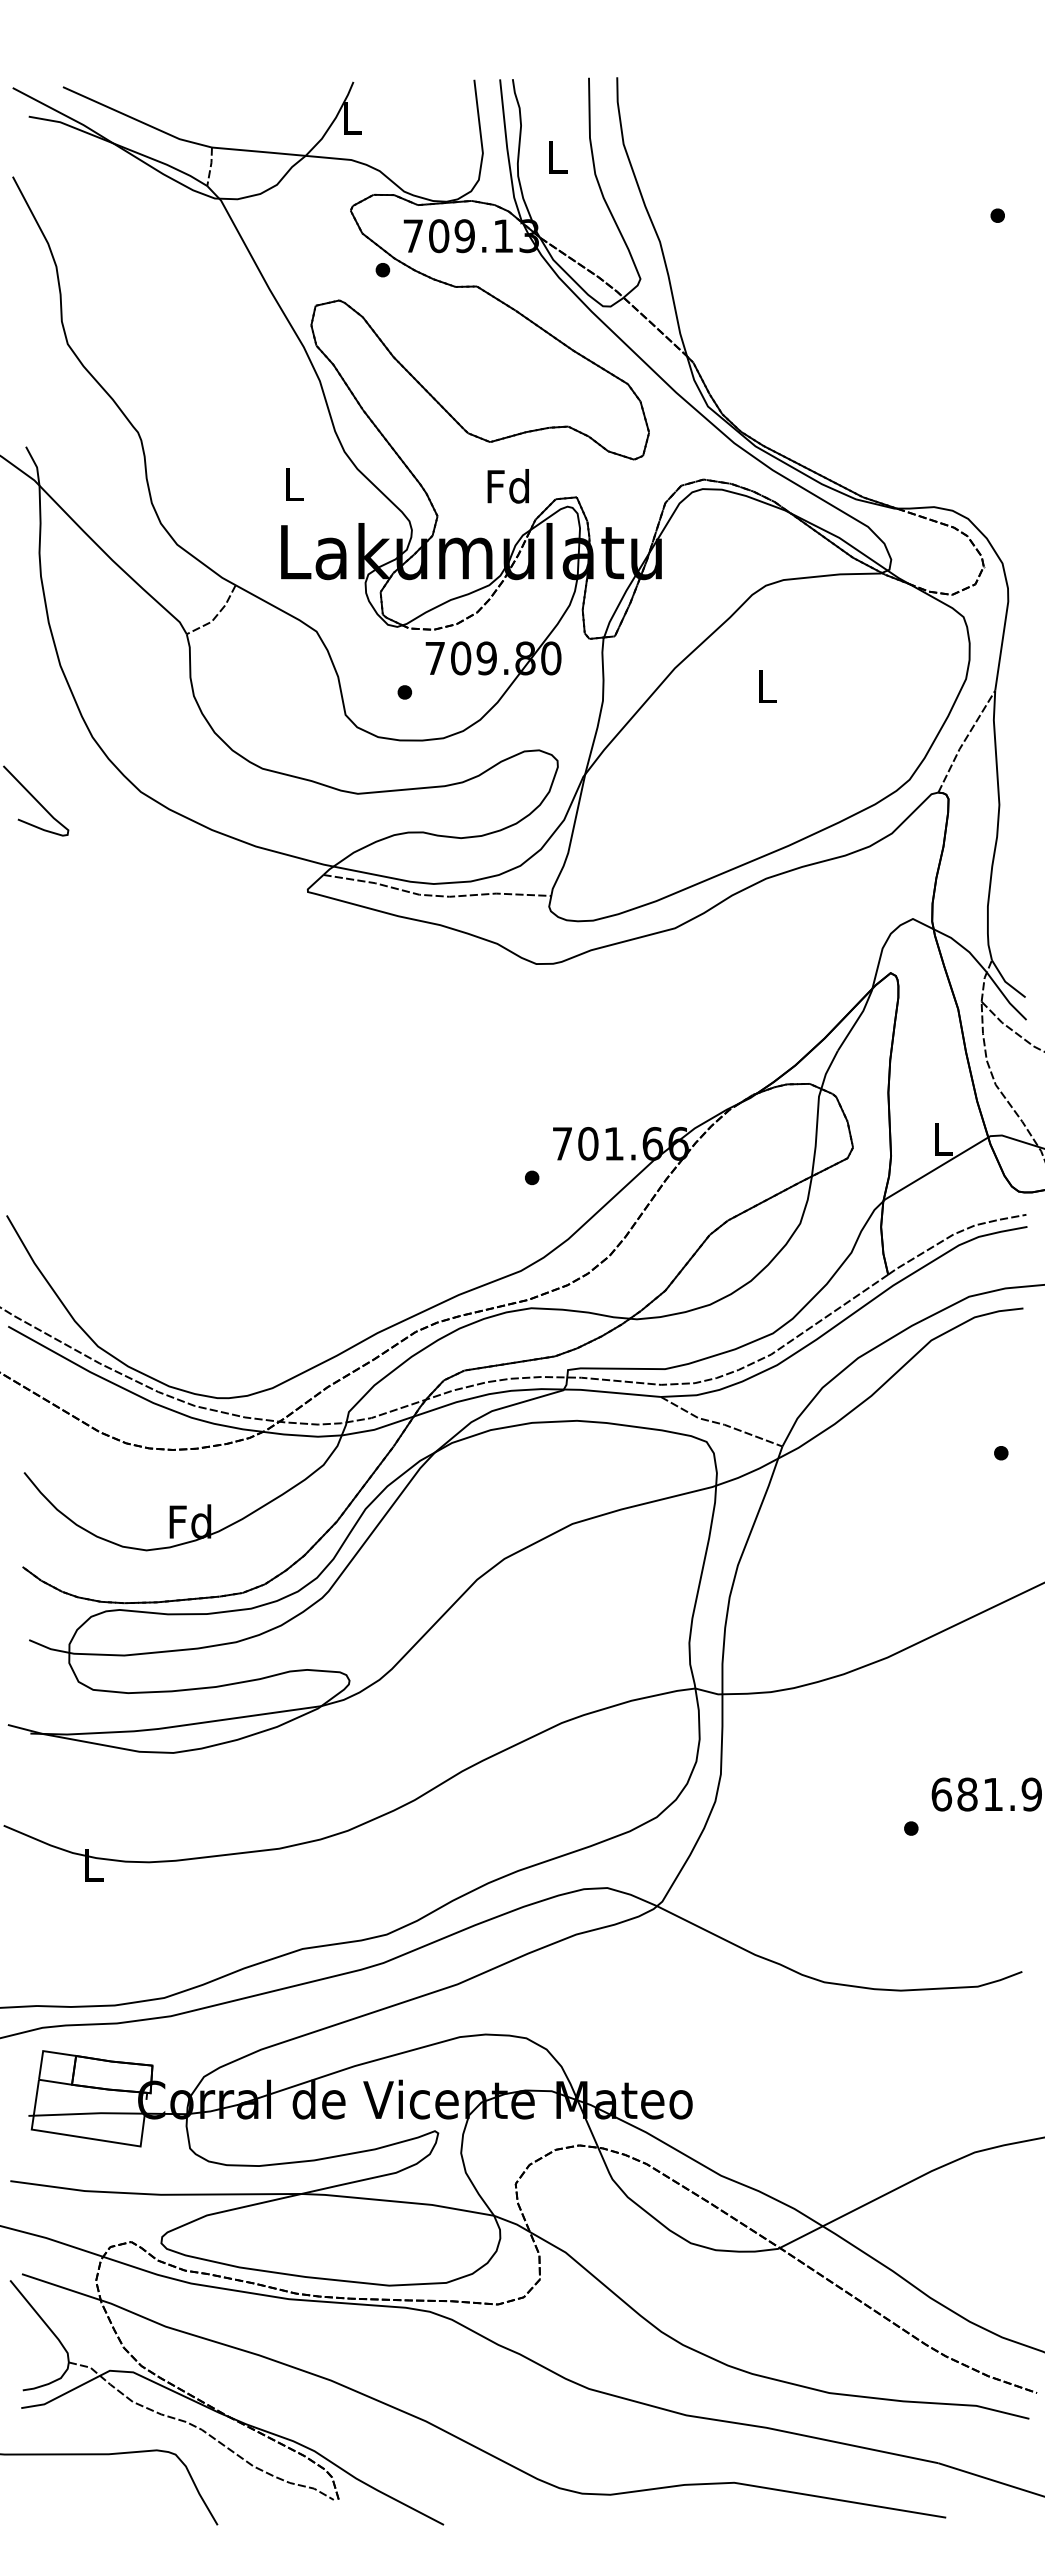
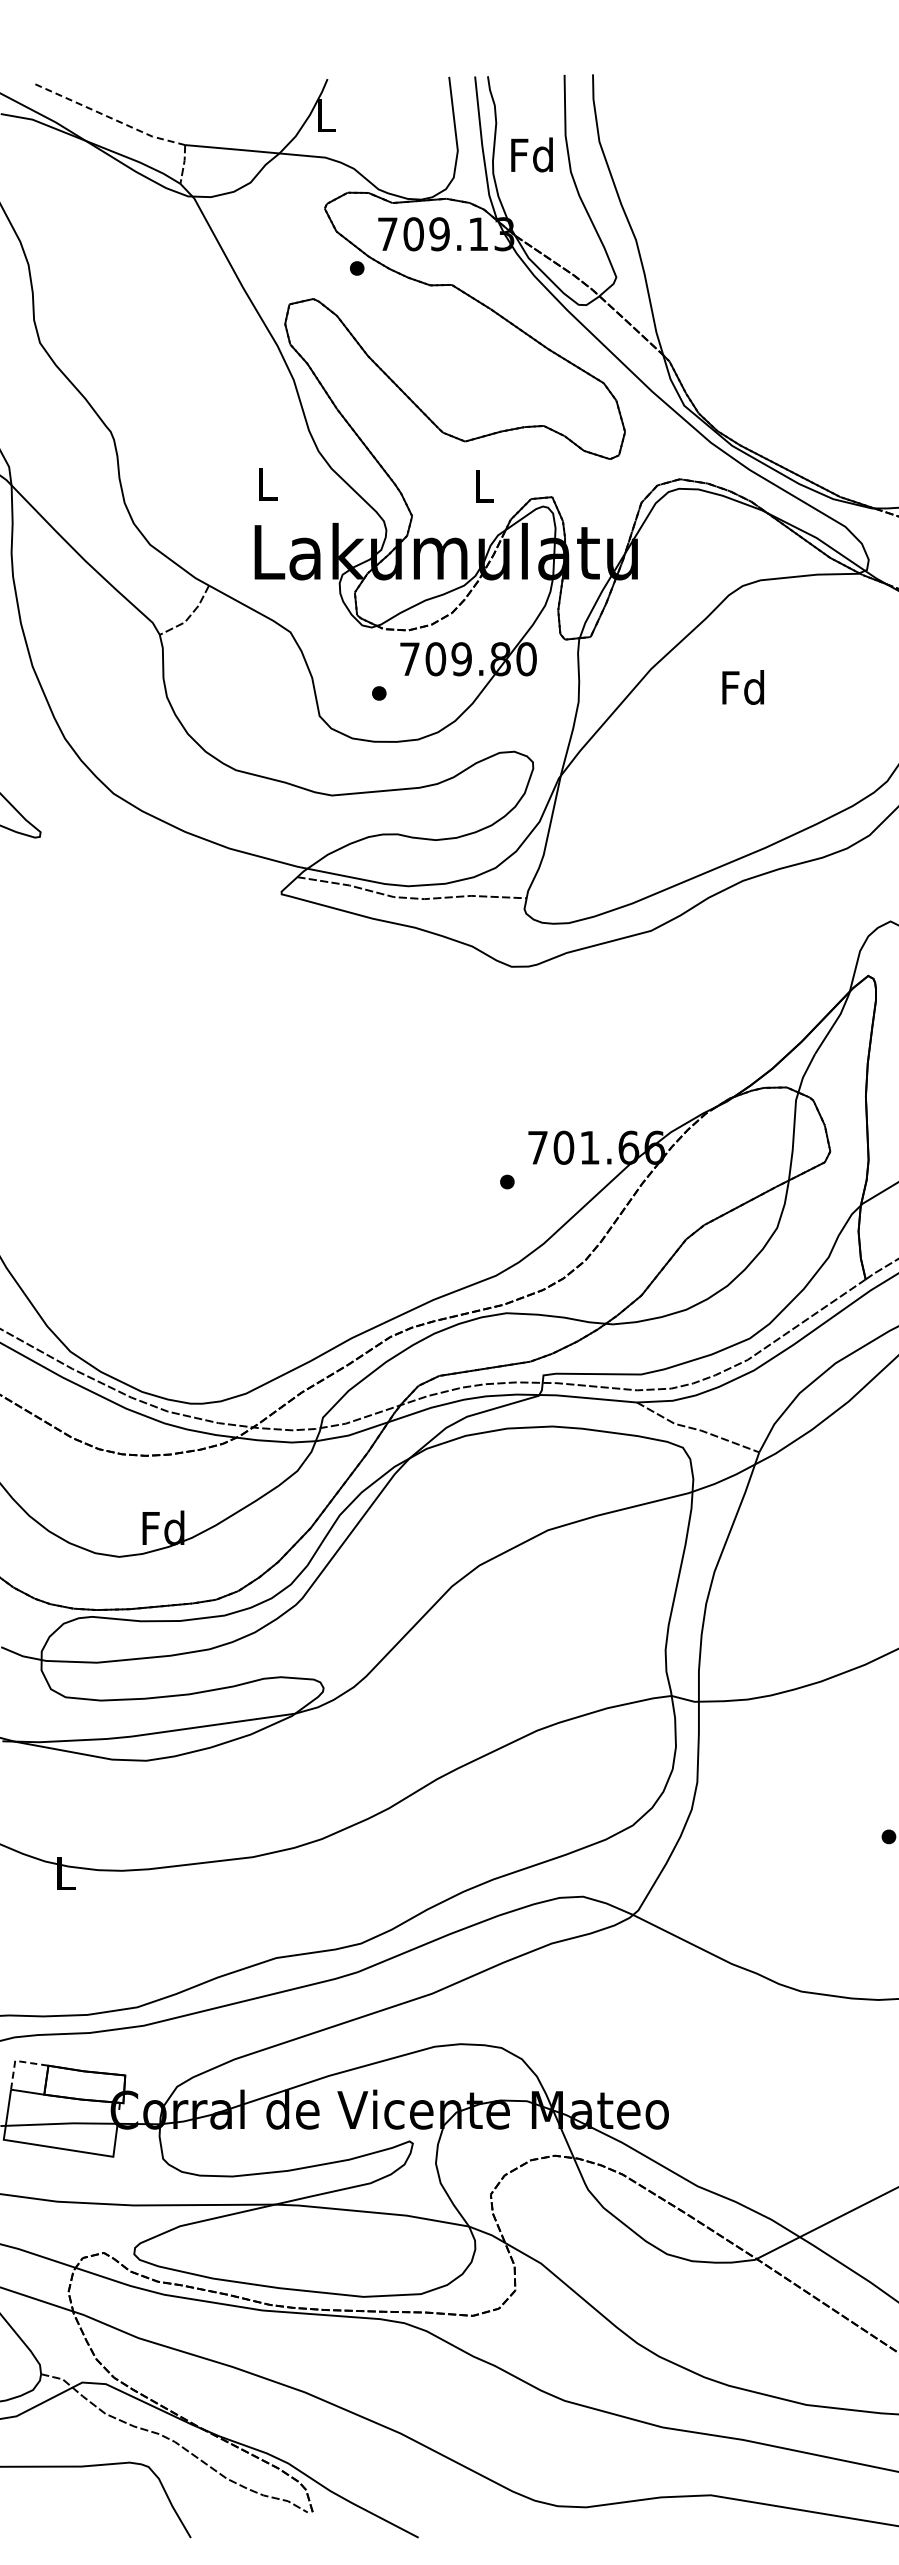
line: (136, 120) -> (109, 117), solid -> dashed
text: (556, 157) -> (531, 155), L -> Fd
text: (507, 486) -> (482, 486), Fd -> L
text: (766, 686) -> (743, 687), L -> Fd
line: (45, 2051) -> (17, 2061), solid -> dashed

